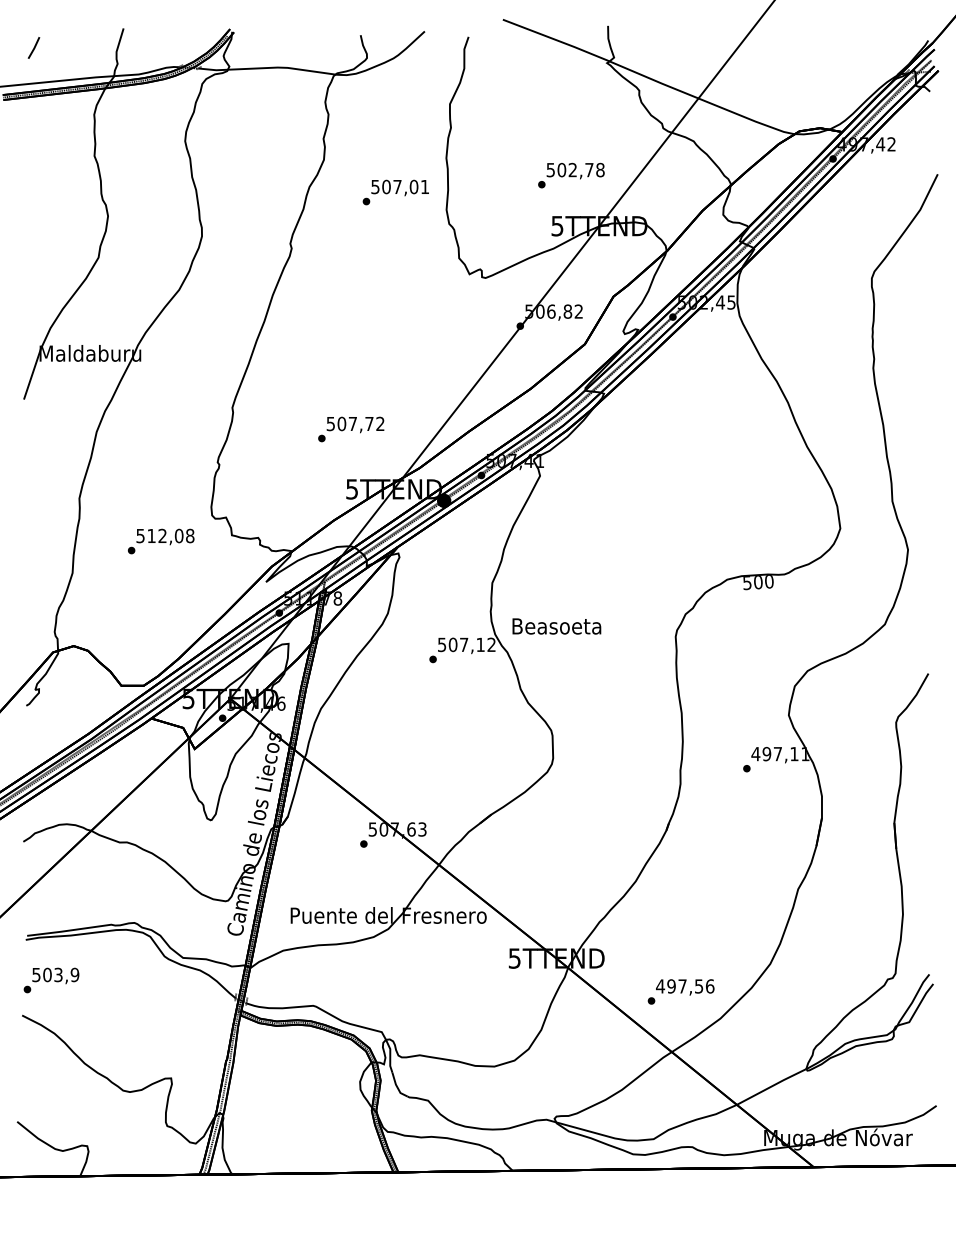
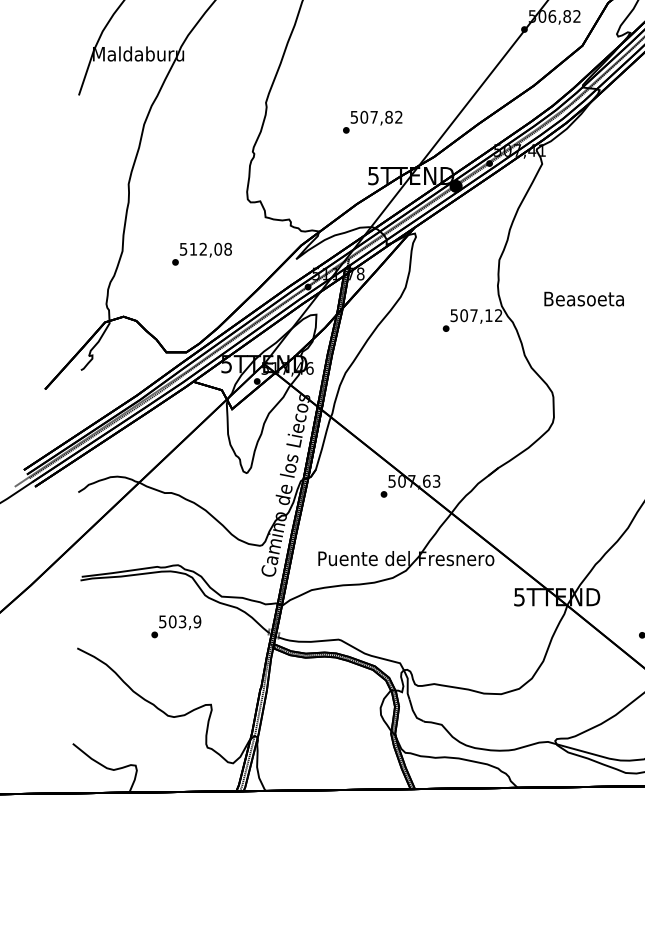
text: (369, 423) -> (389, 116), 507,72 -> 507,82
text: (160, 541) -> (201, 254), moved
text: (556, 626) -> (583, 299), moved
text: (51, 980) -> (176, 626), moved

